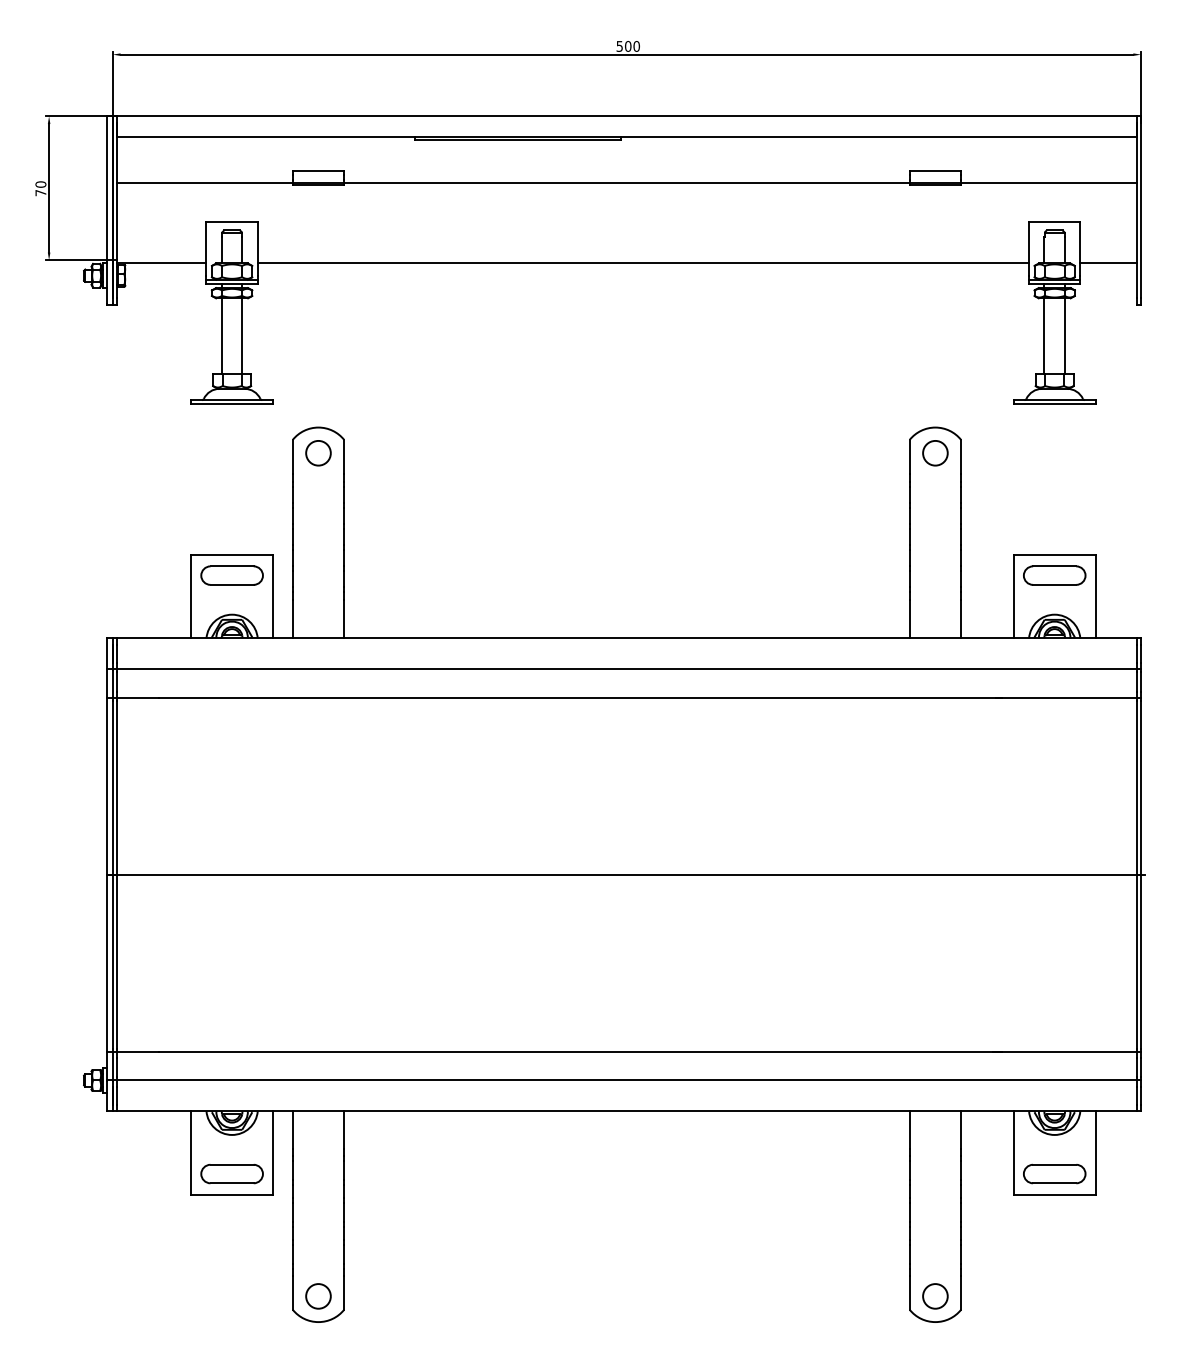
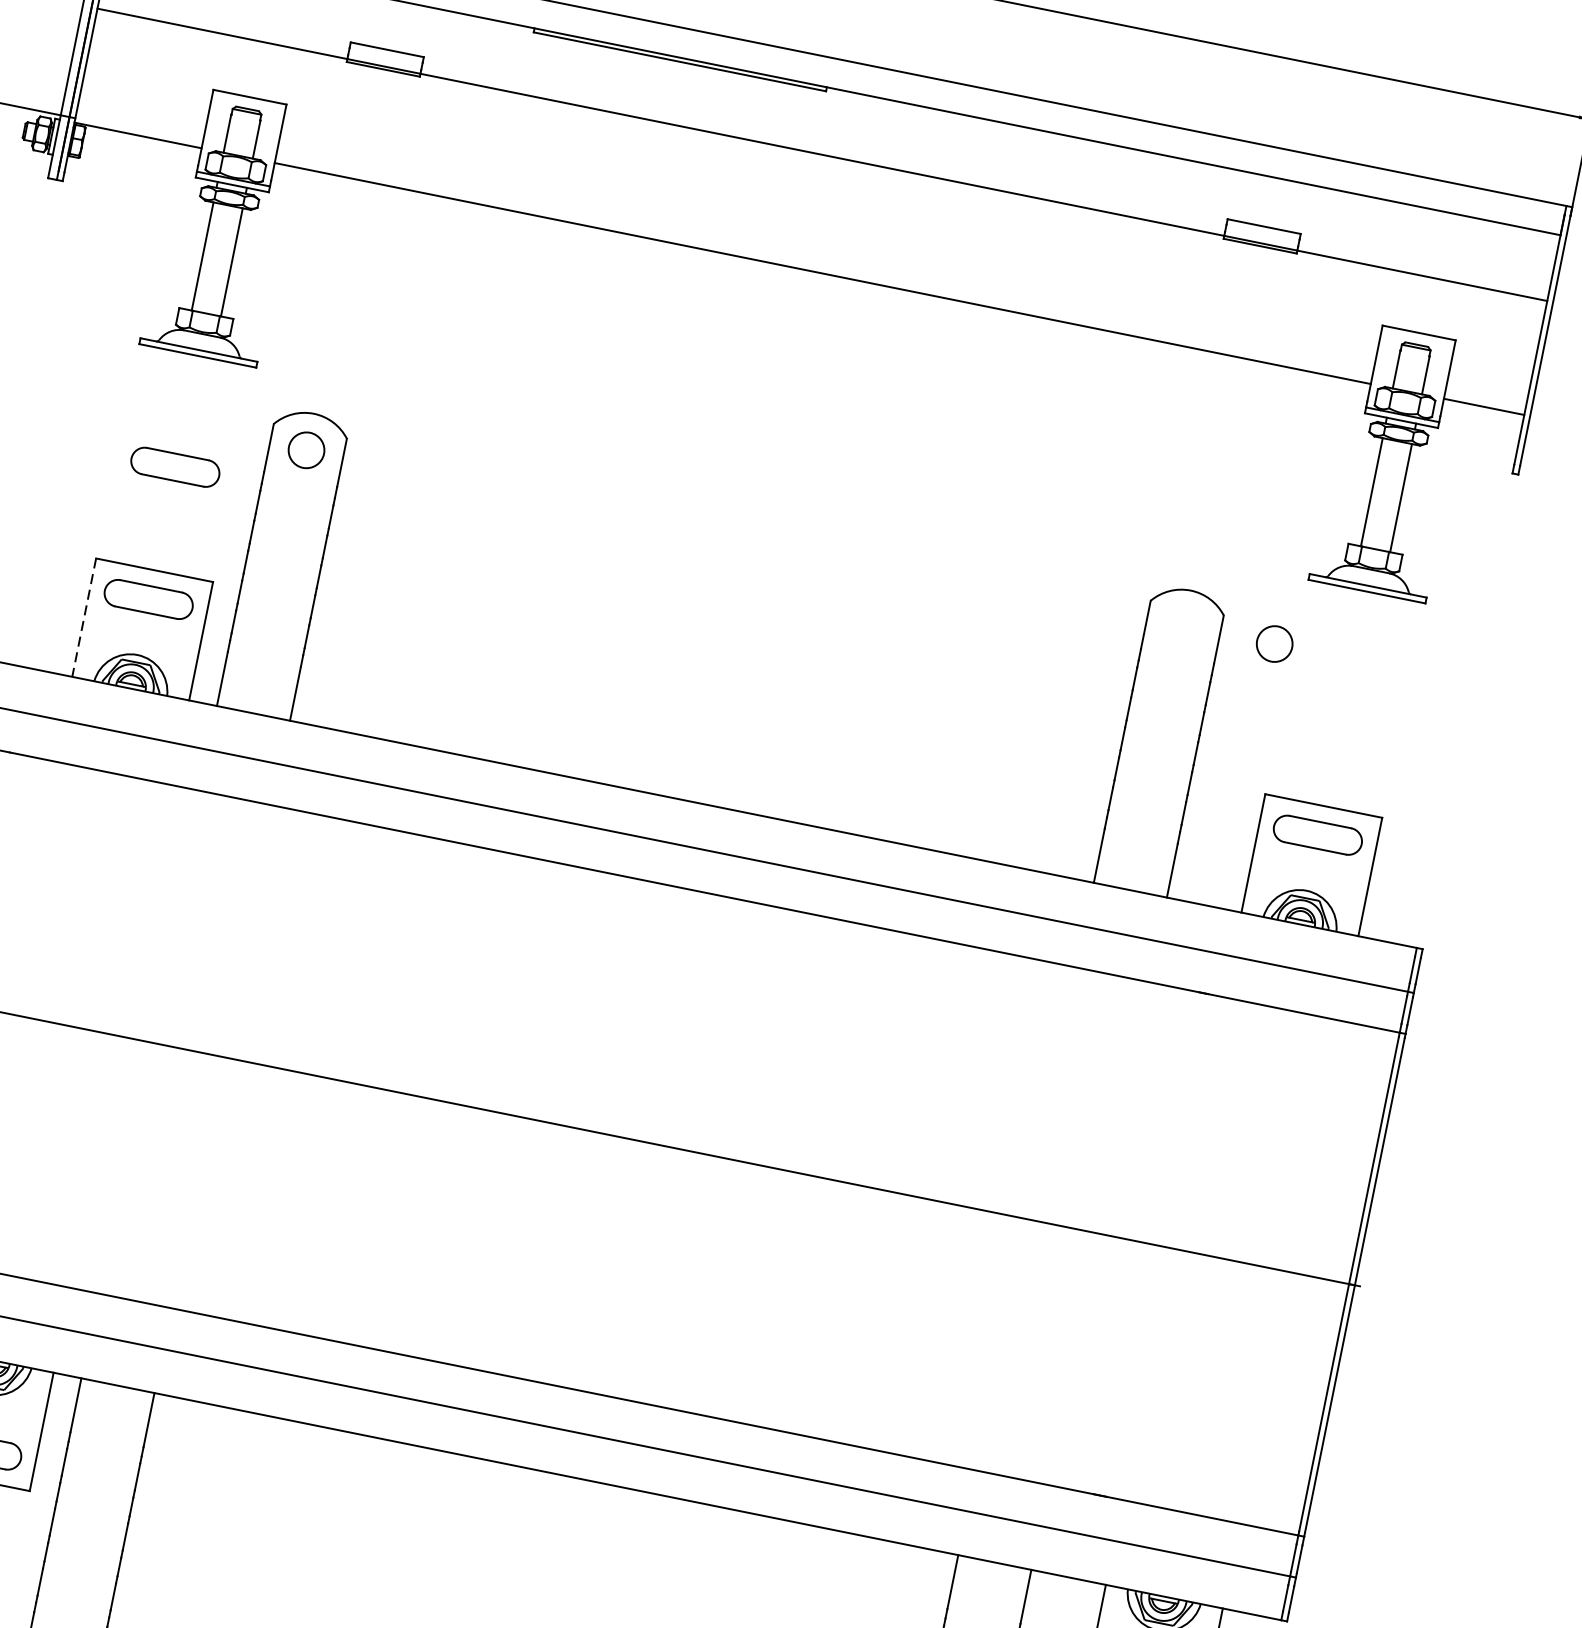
circle: (935, 453) -> (1274, 644), moved
part: (231, 482) -> (174, 466), added
line: (191, 596) -> (84, 617), solid -> dashed

